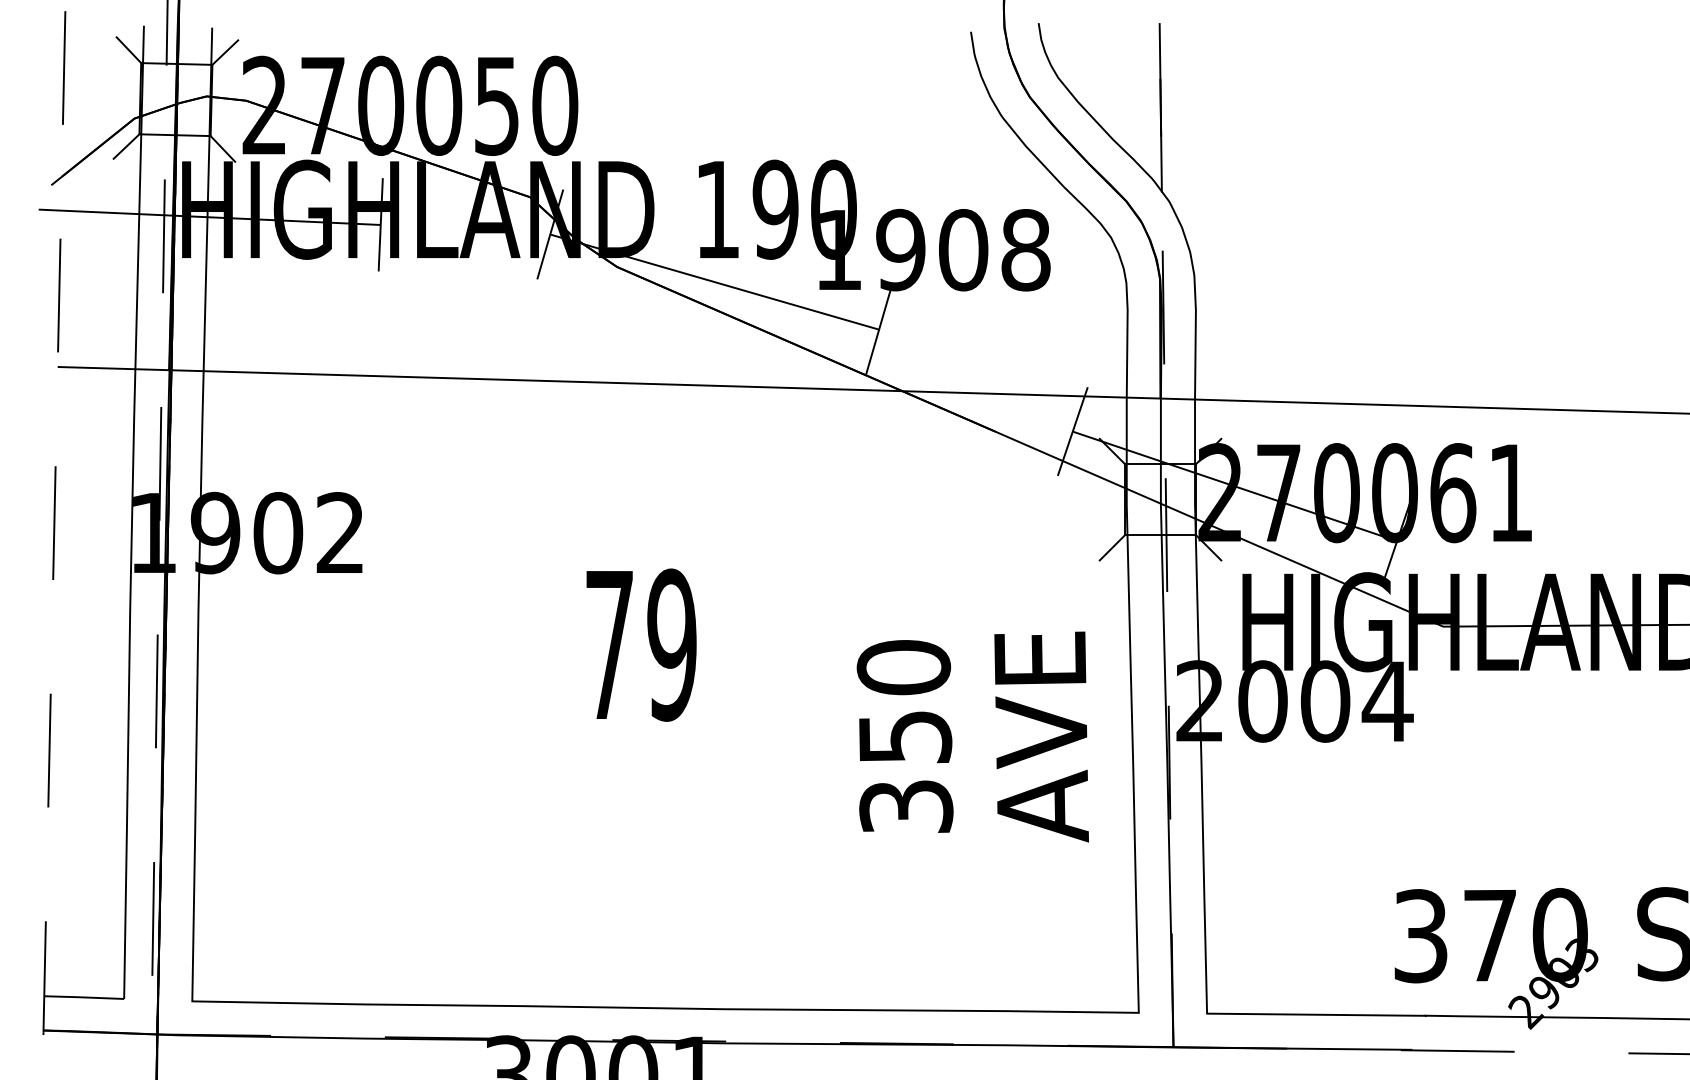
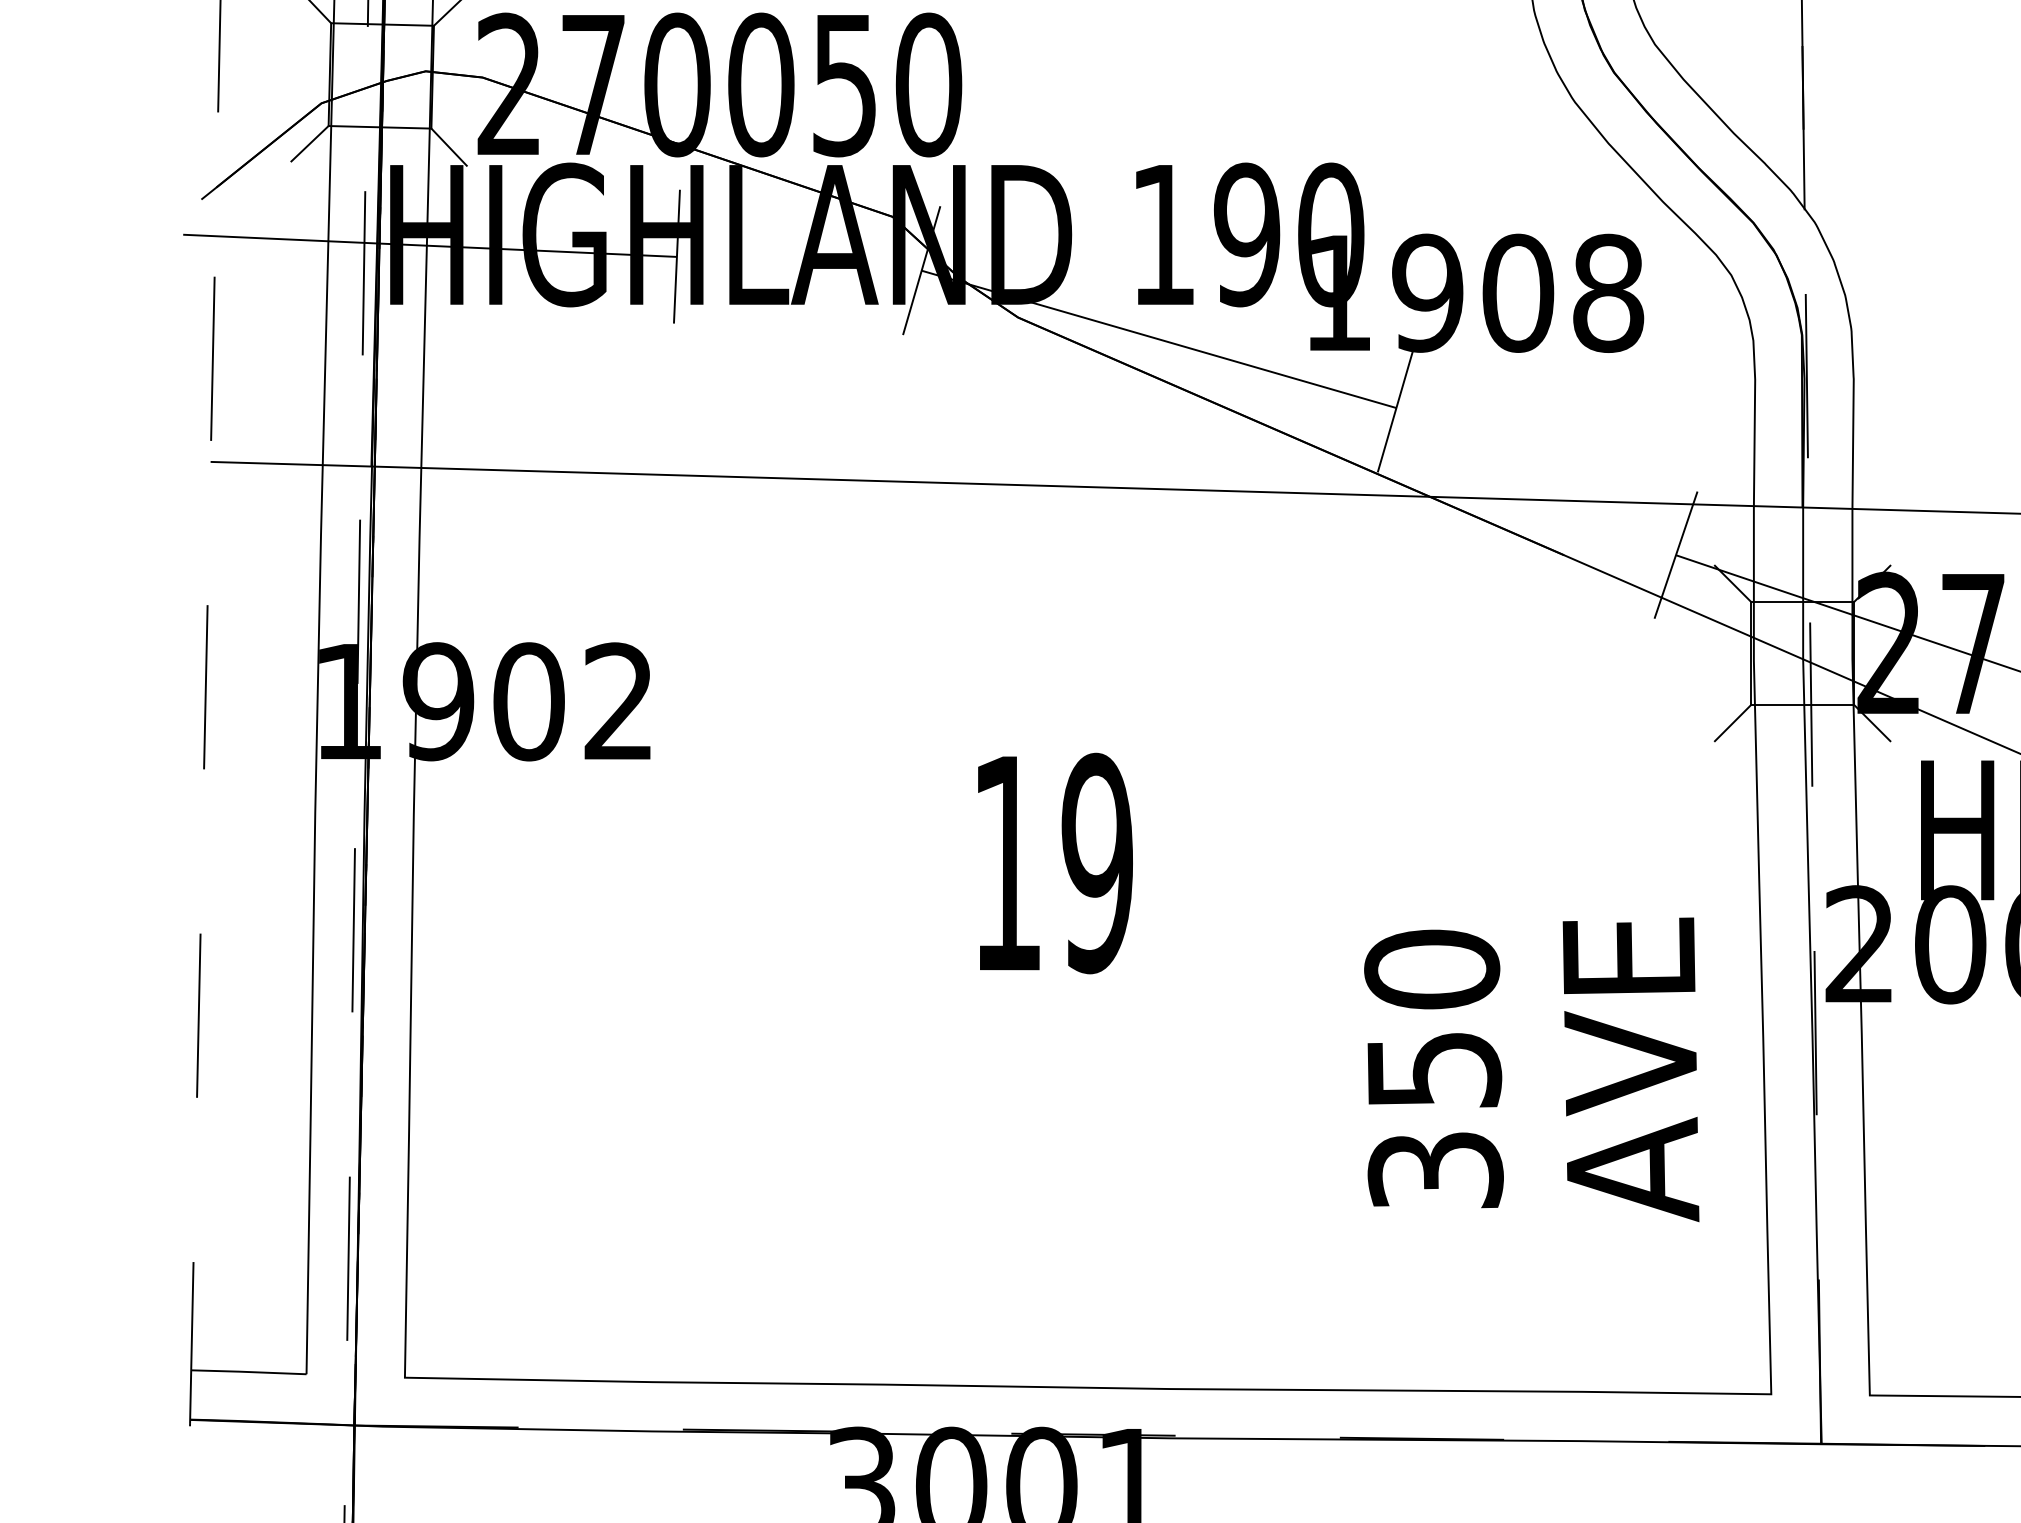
text: (609, 644) -> (1007, 862), 79 -> 19
text: (972, 736) -> (1531, 1068), moved

